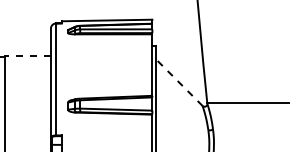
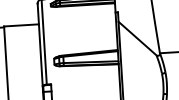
line: (28, 55) -> (21, 25), dashed -> solid
line: (178, 82) -> (137, 38), dashed -> solid

